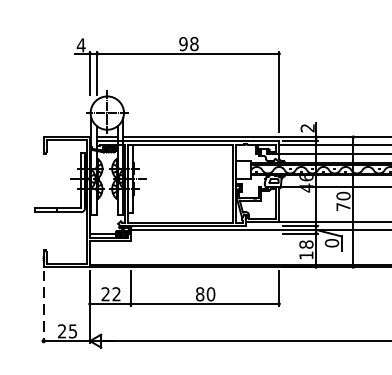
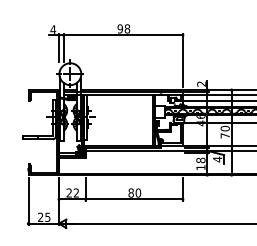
text: (331, 243) -> (217, 159), 0 -> 4
line: (43, 307) -> (28, 201), dashed -> solid

